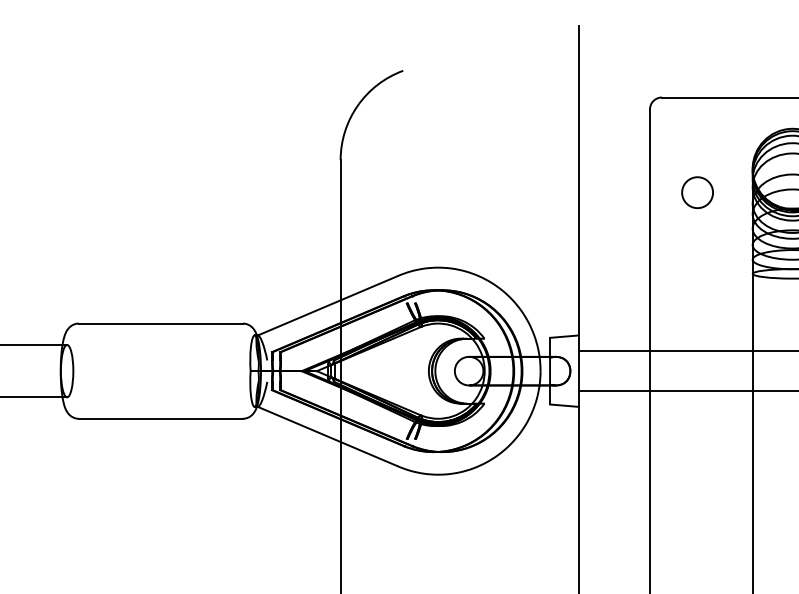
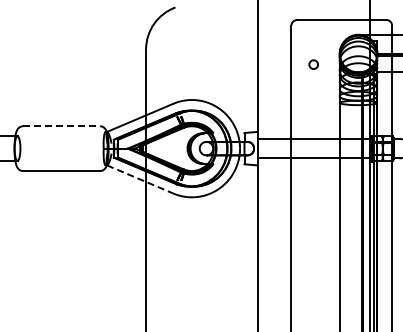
circle: (696, 192) -> (313, 64), size x0.6
line: (160, 324) -> (61, 126), solid -> dashed
line: (328, 436) -> (140, 179), solid -> dashed

